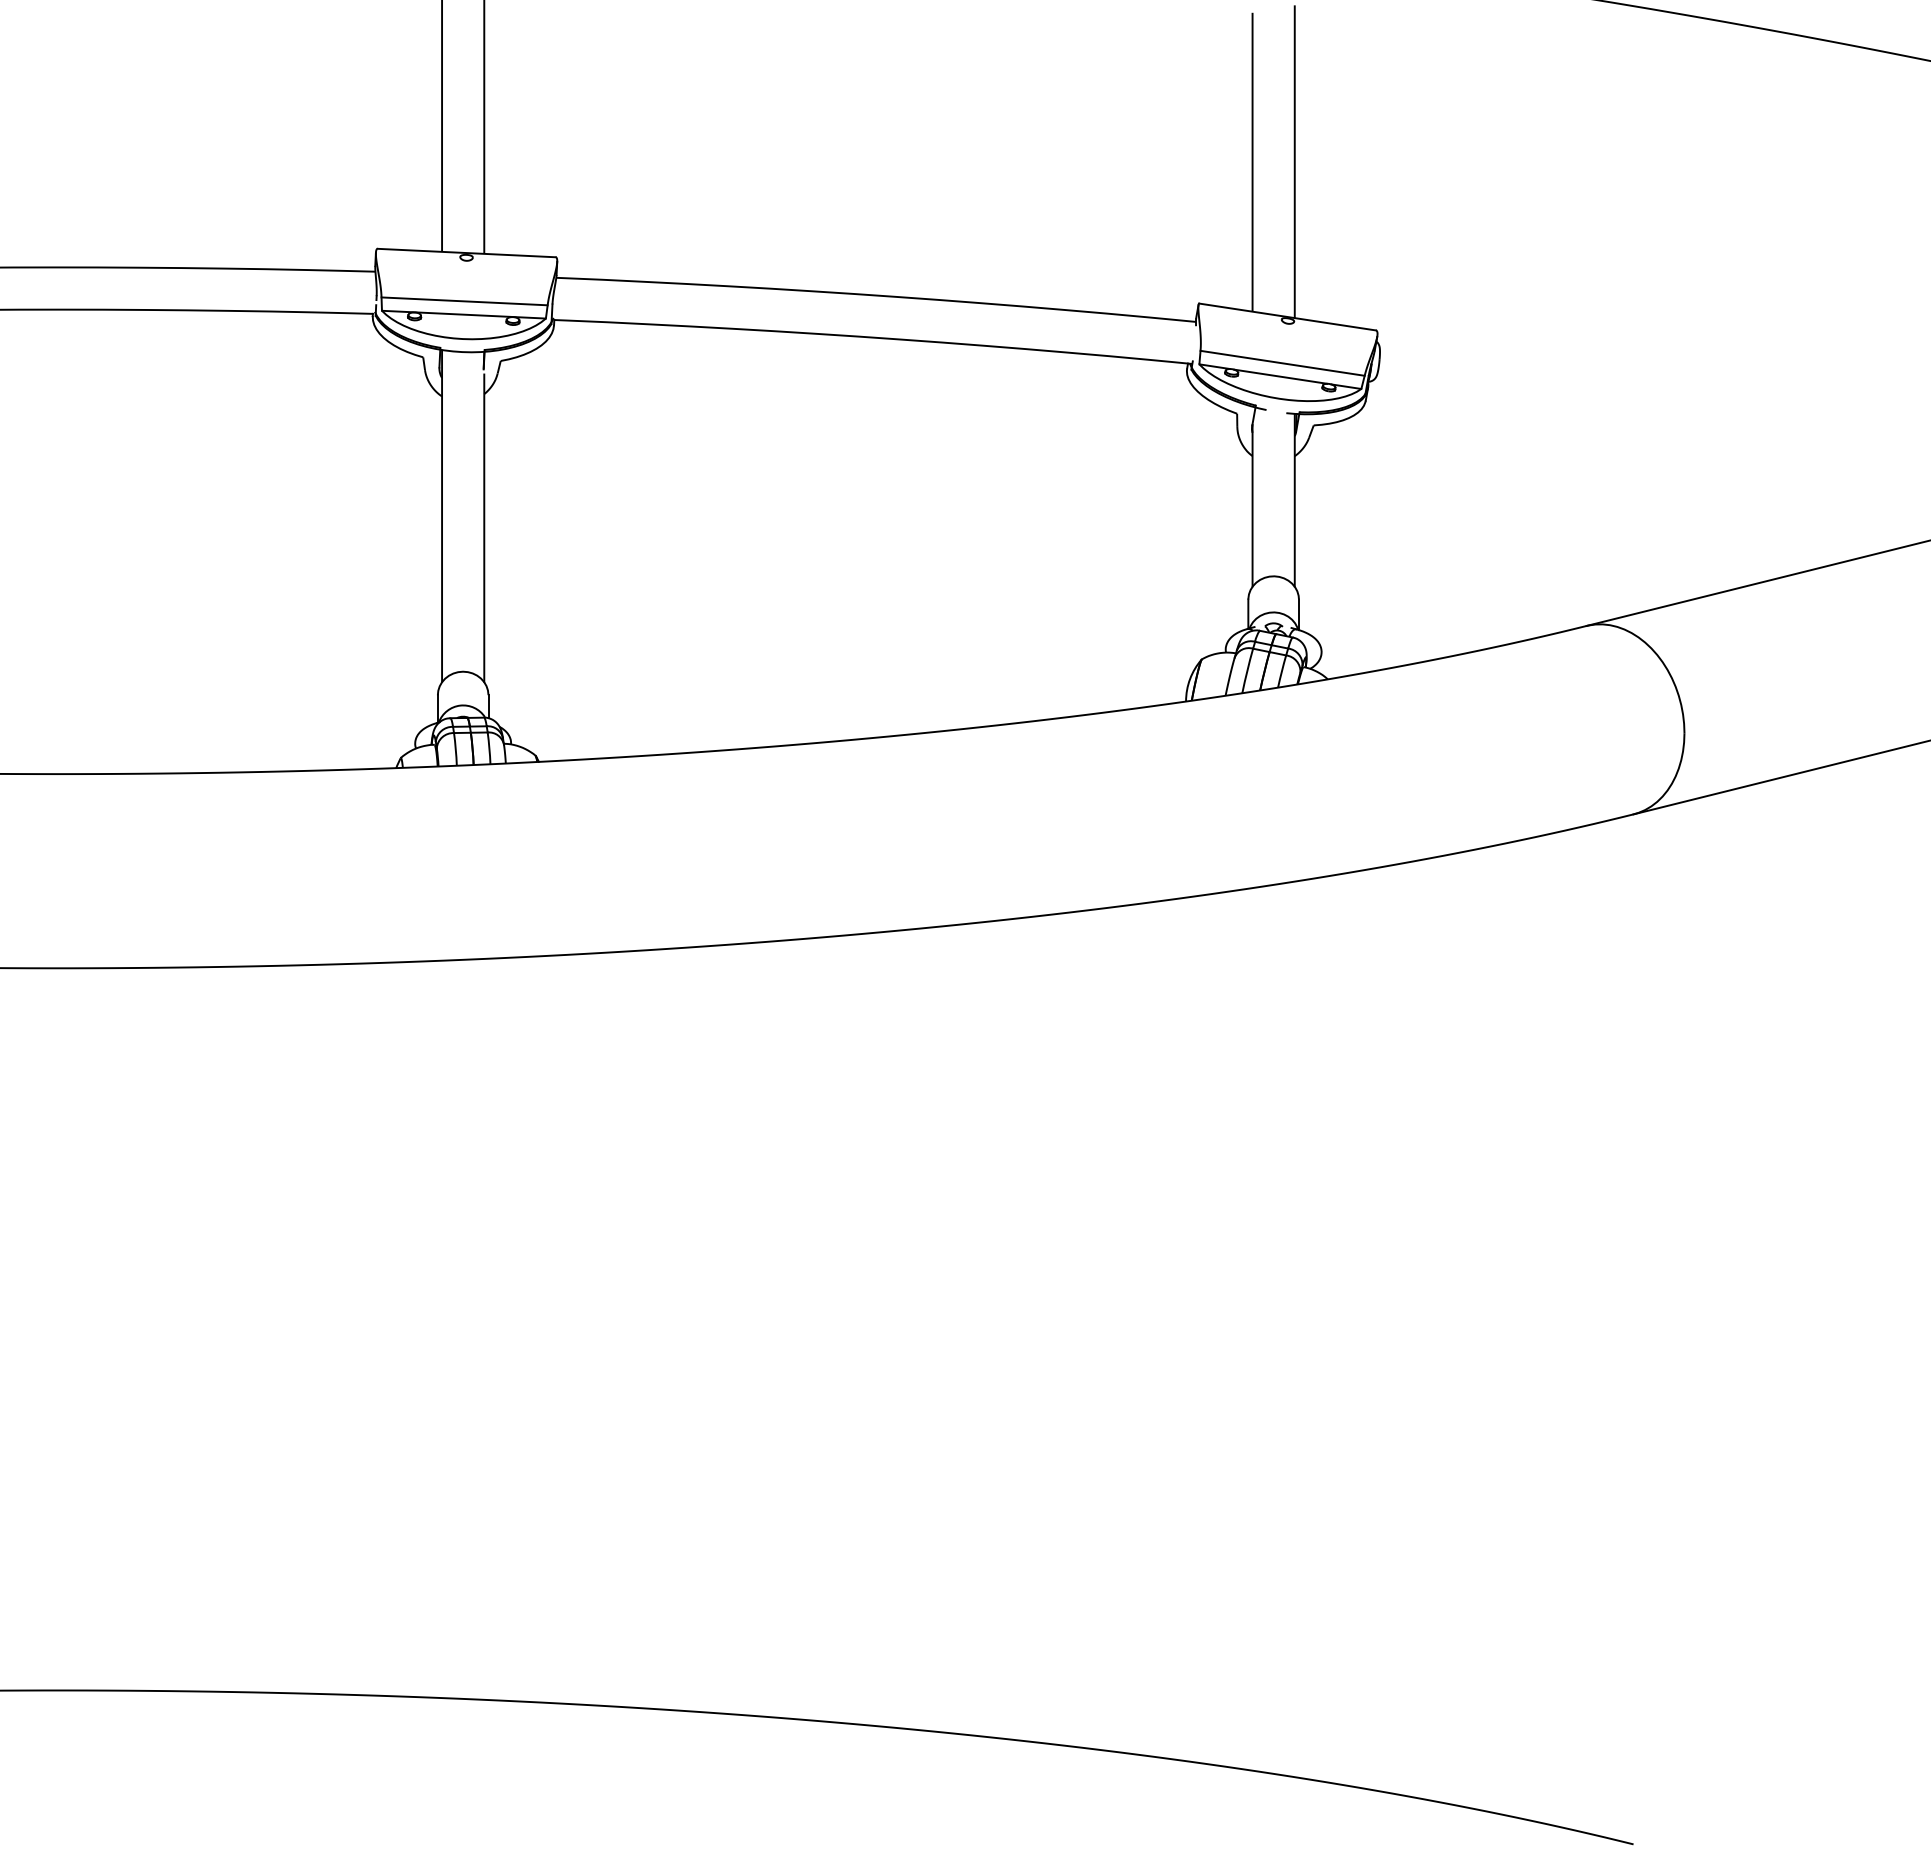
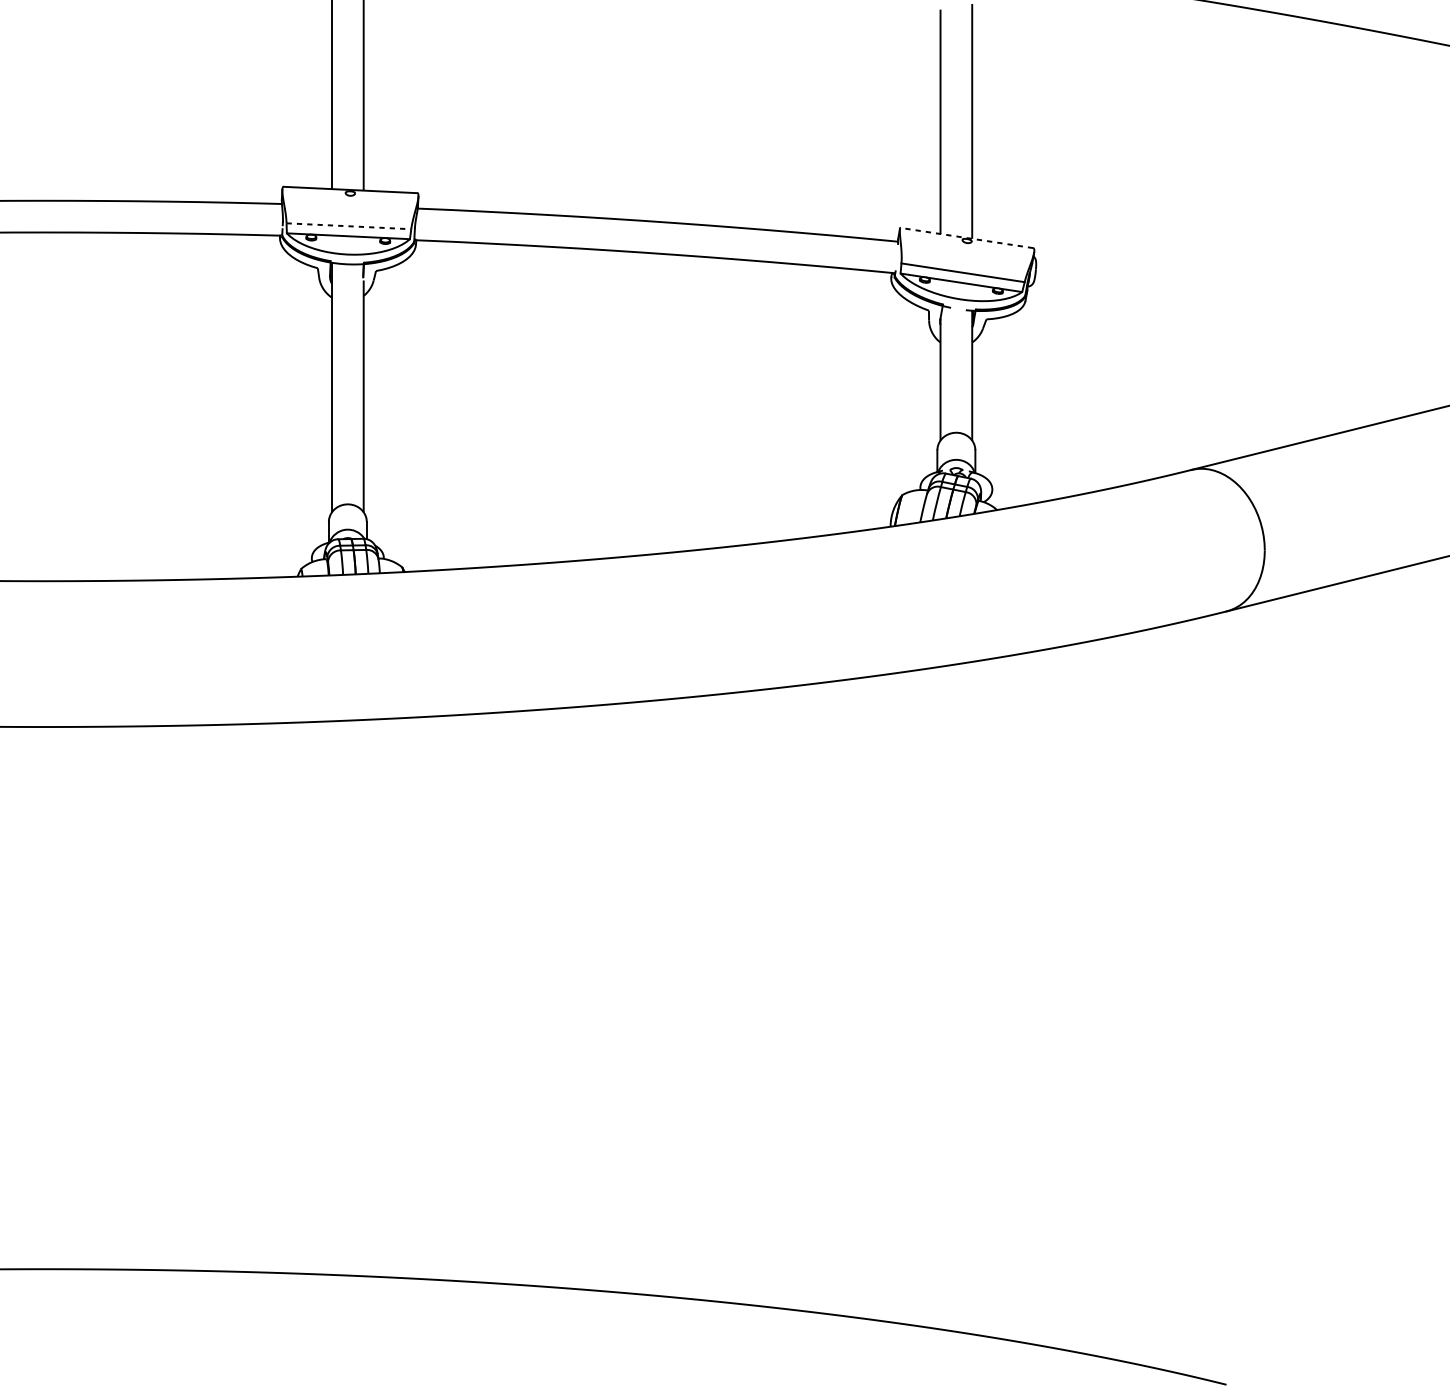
line: (465, 301) -> (349, 226), solid -> dashed
line: (1287, 316) -> (966, 237), solid -> dashed

